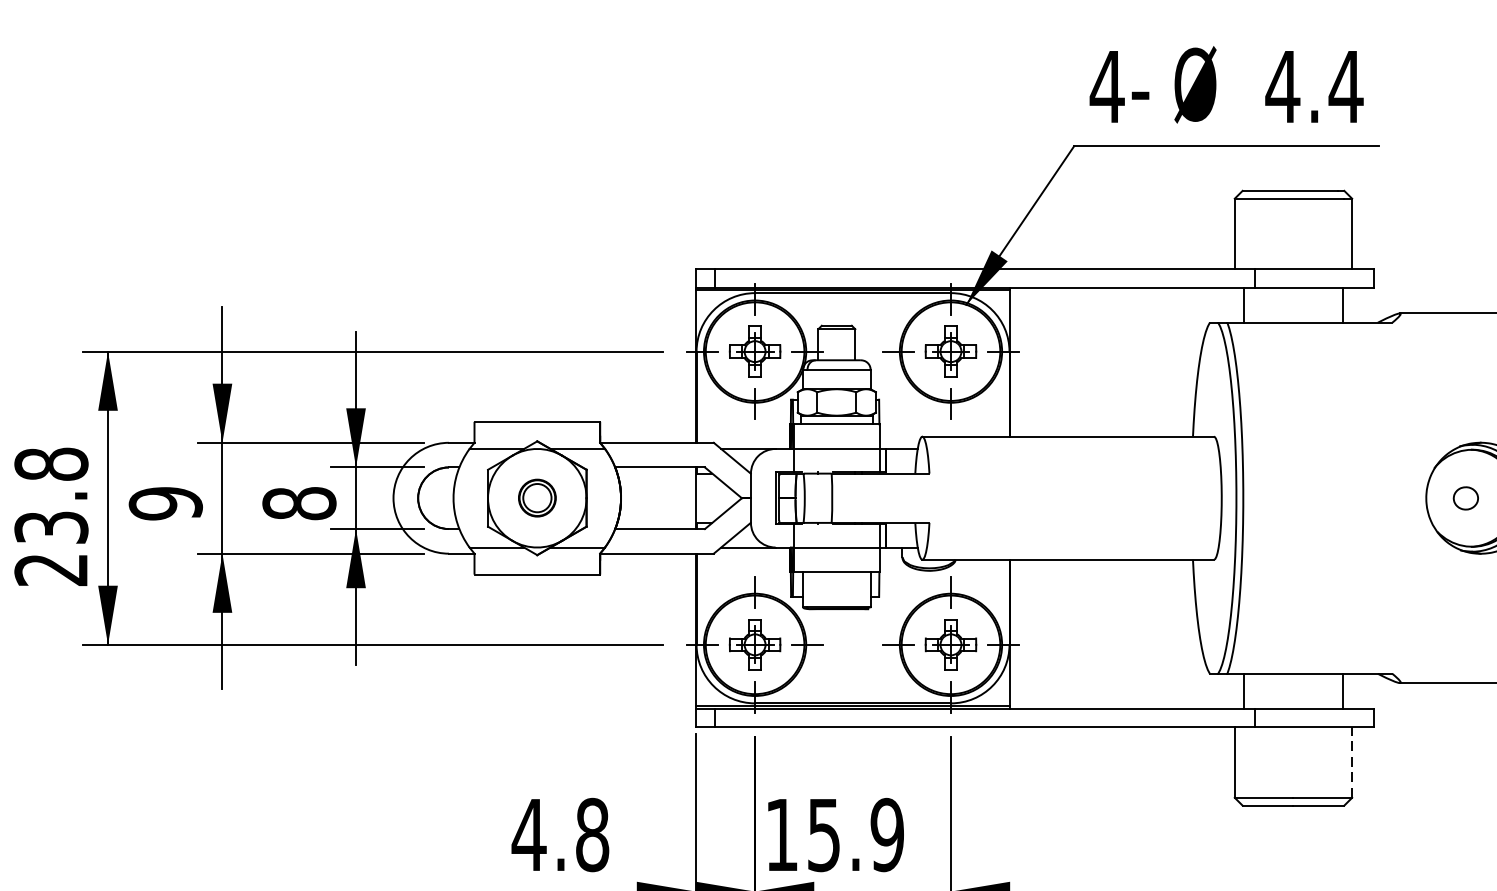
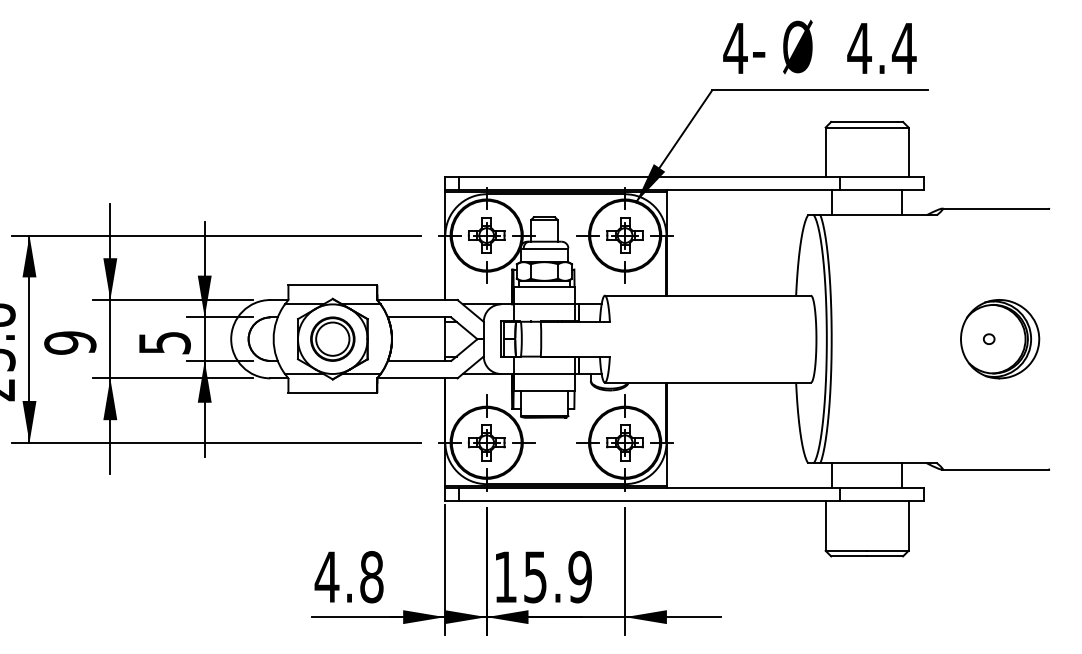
part: (536, 497) -> (332, 338), size x1.67
part: (1466, 497) -> (989, 338), size x0.62
text: (299, 502) -> (164, 342), 8 -> 5
line: (1352, 761) -> (908, 525), dashed -> solid

